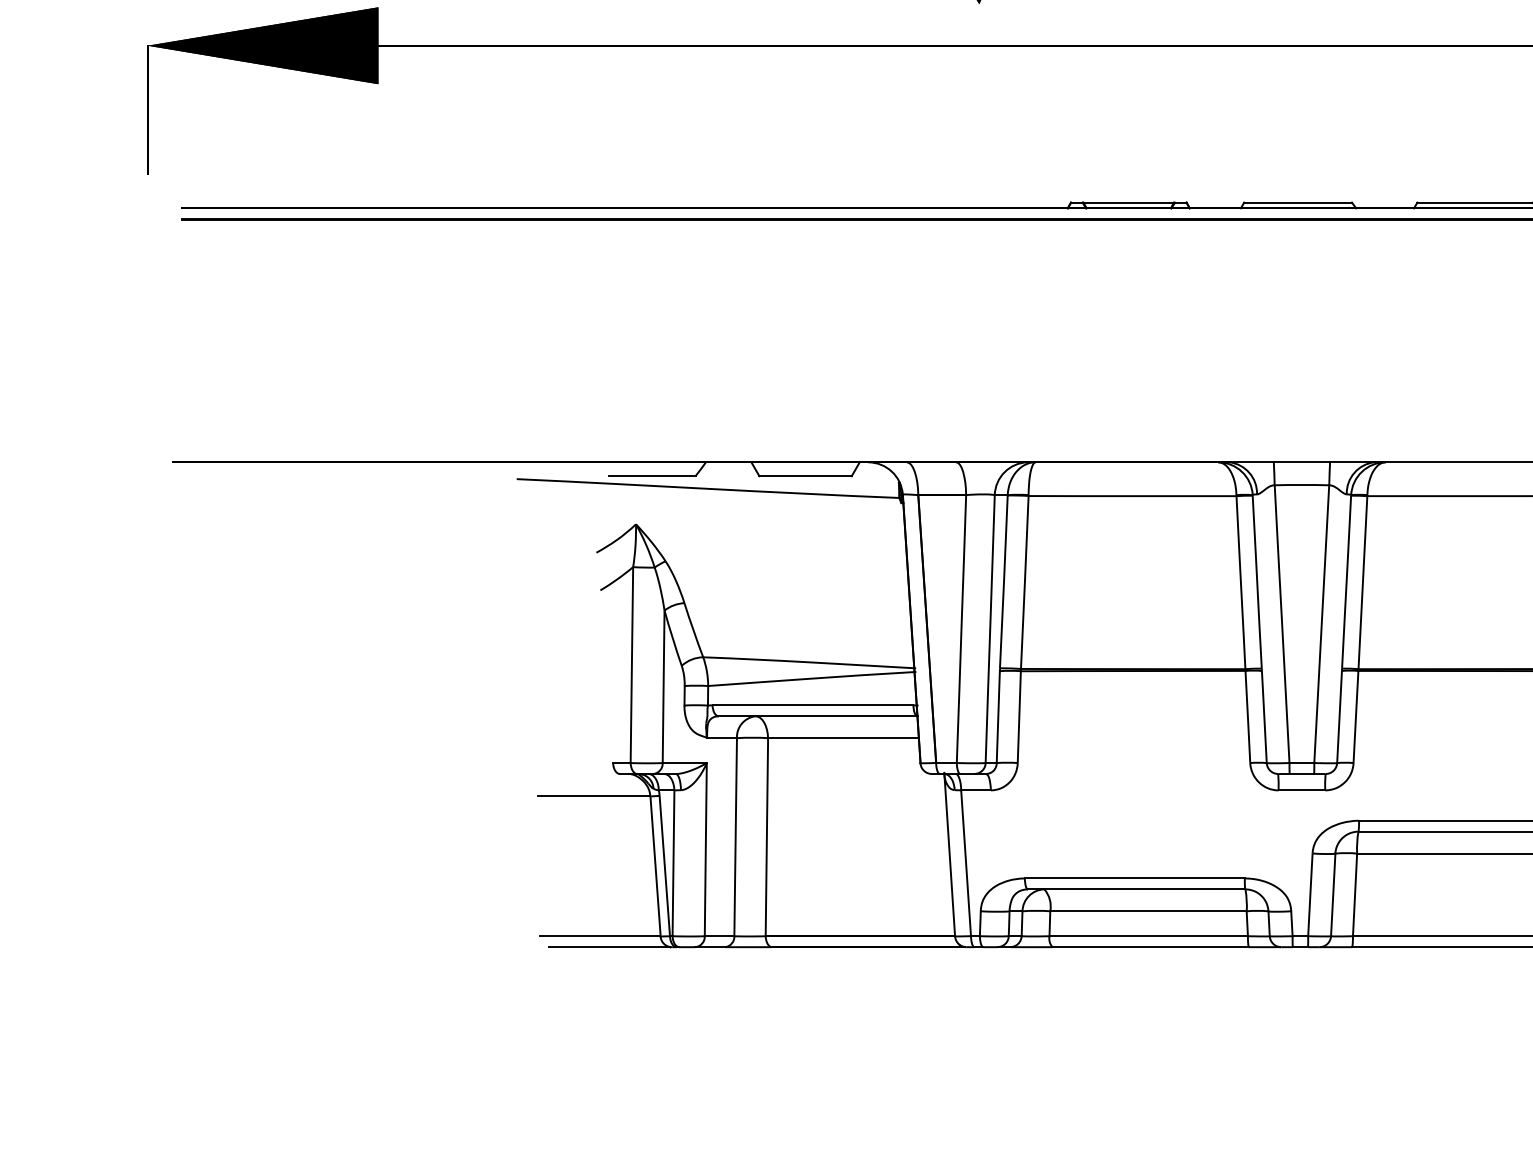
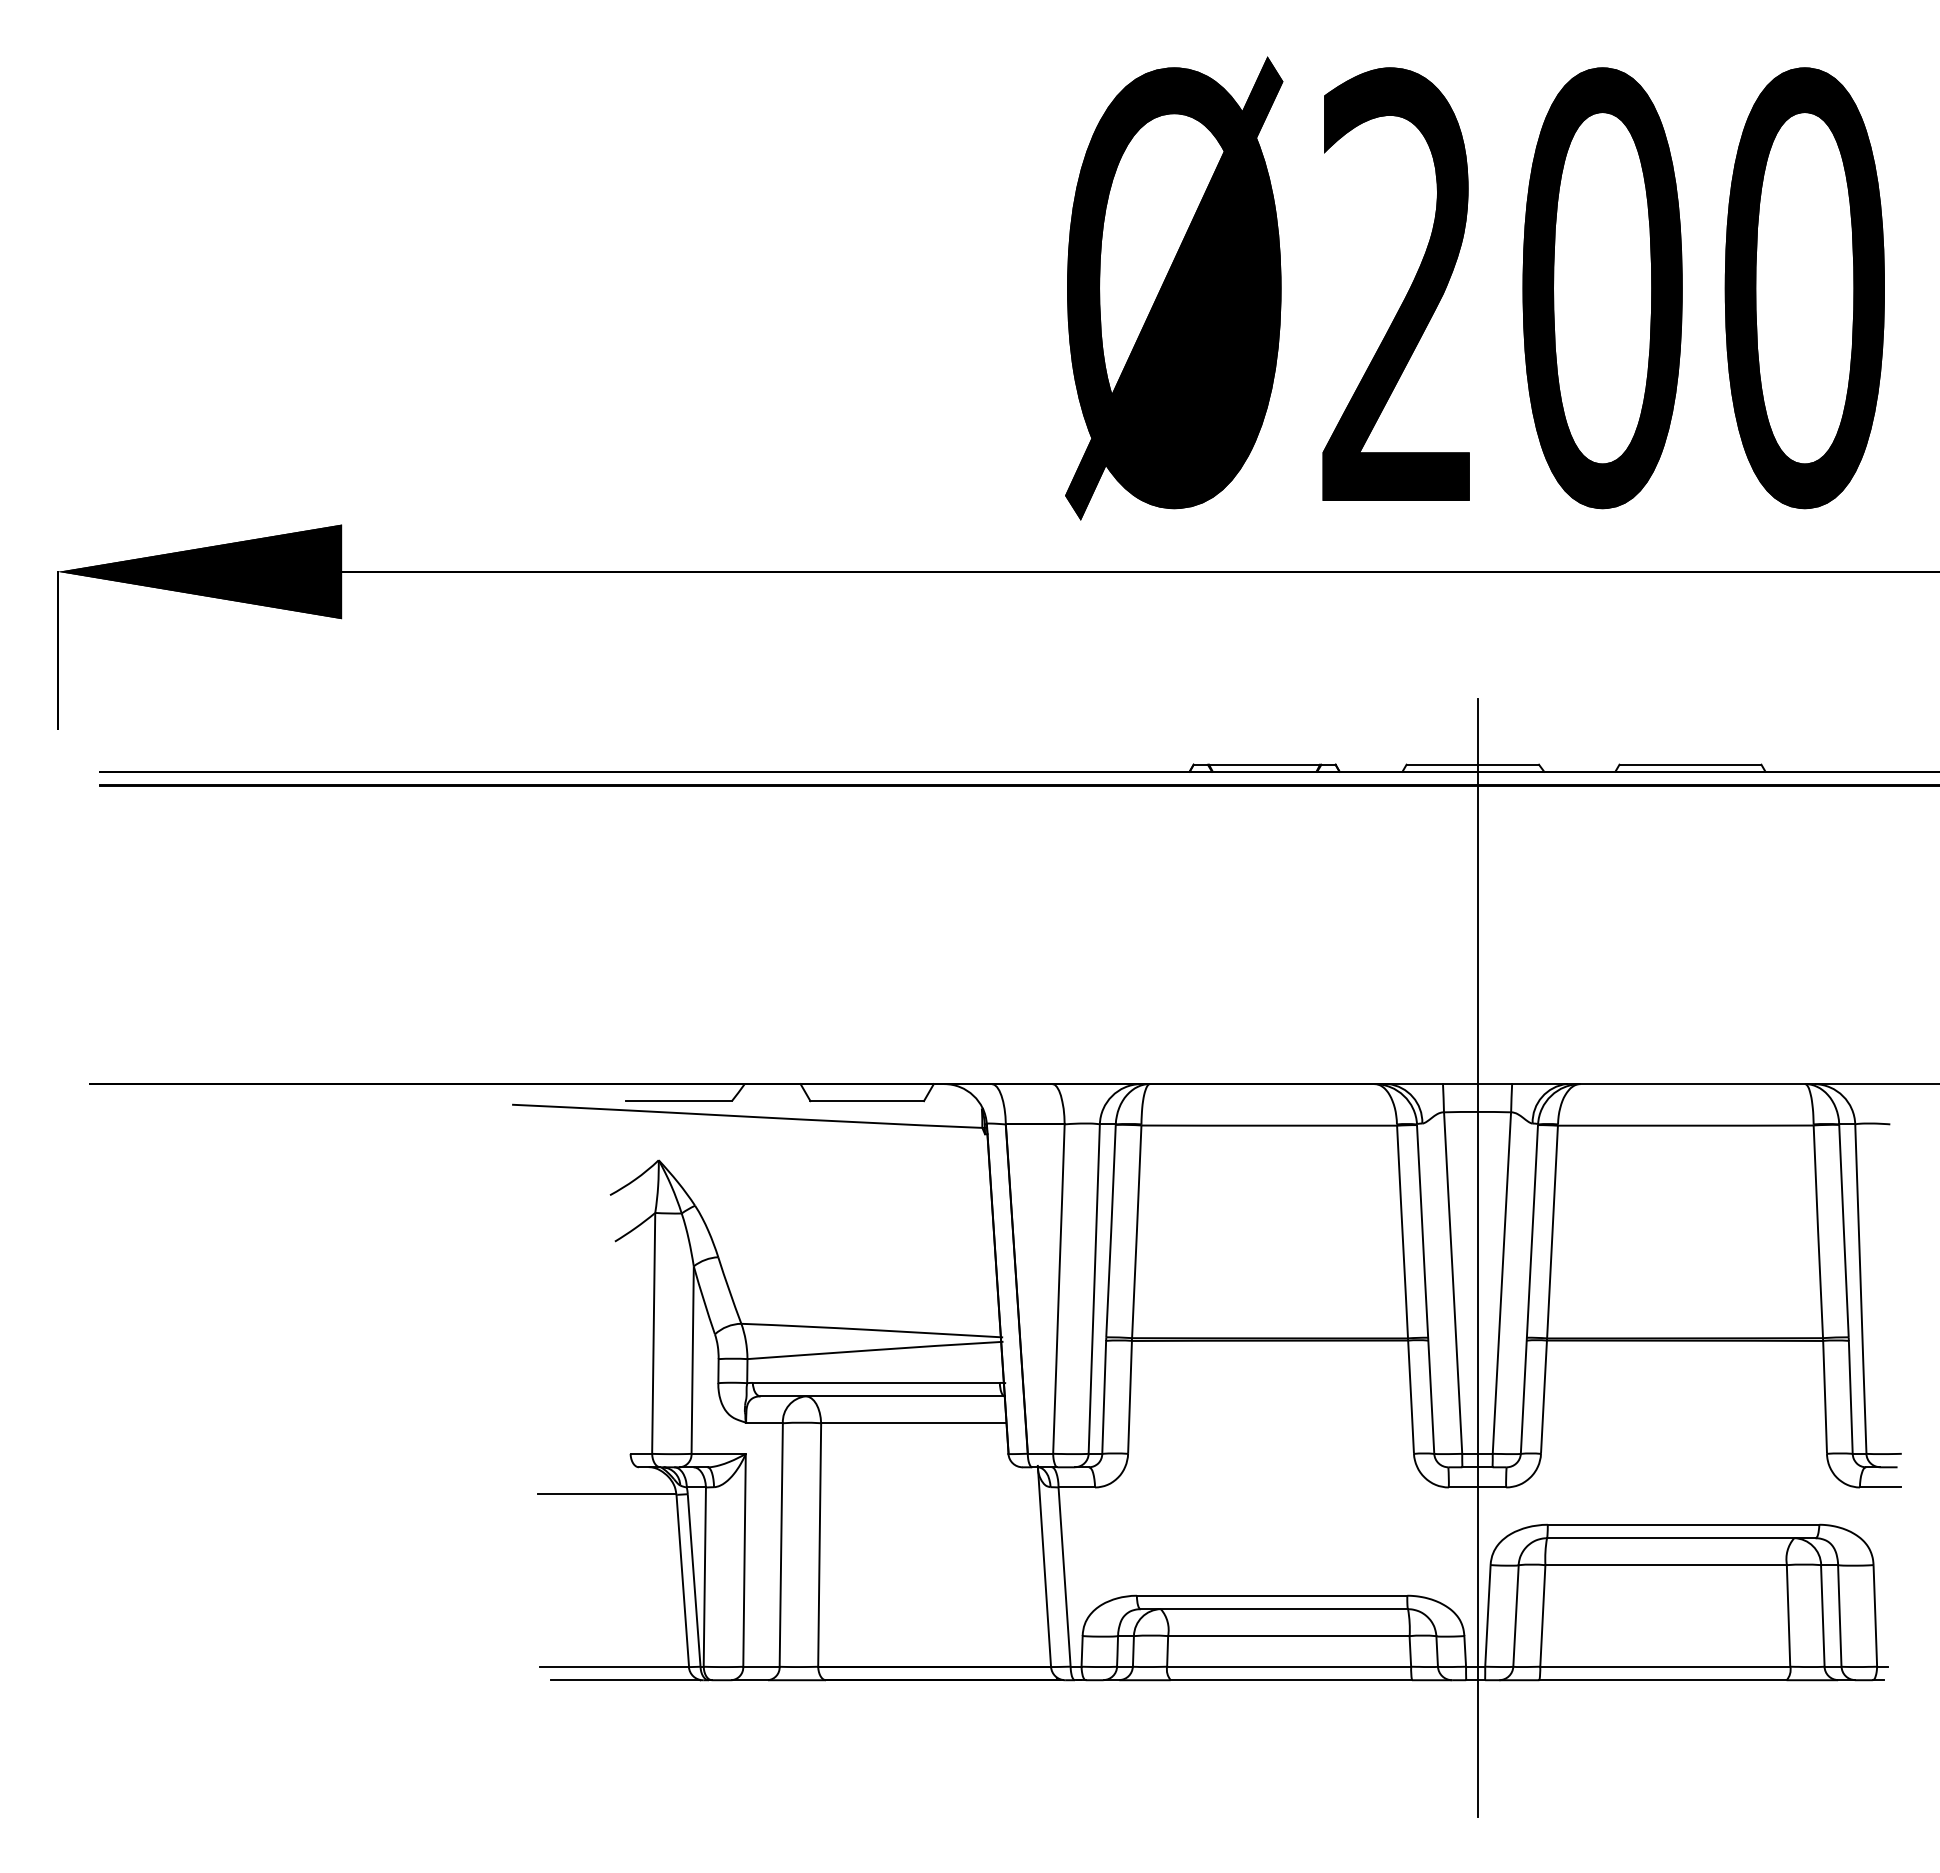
line: (1301, 603) -> (1477, 1257), added

